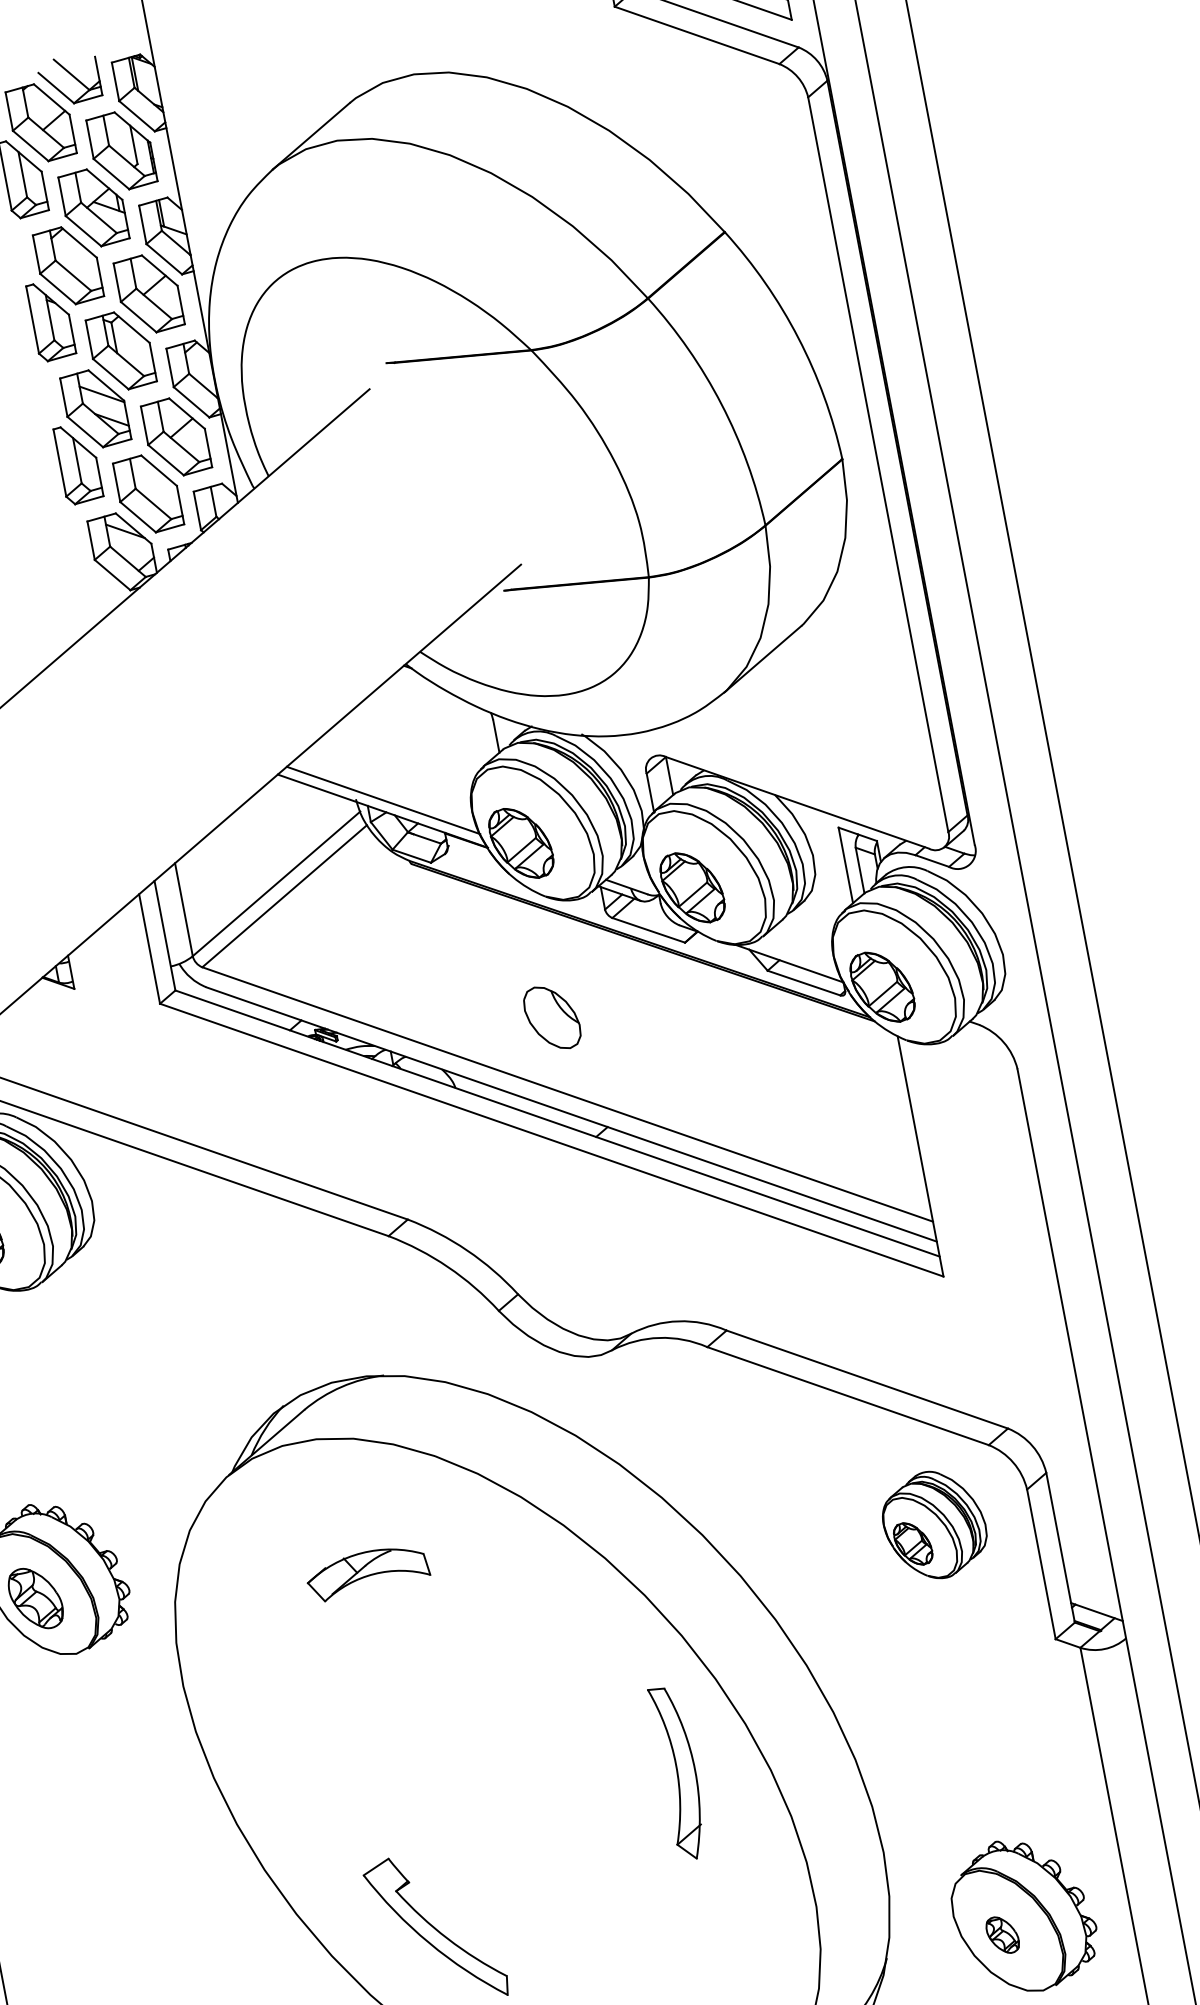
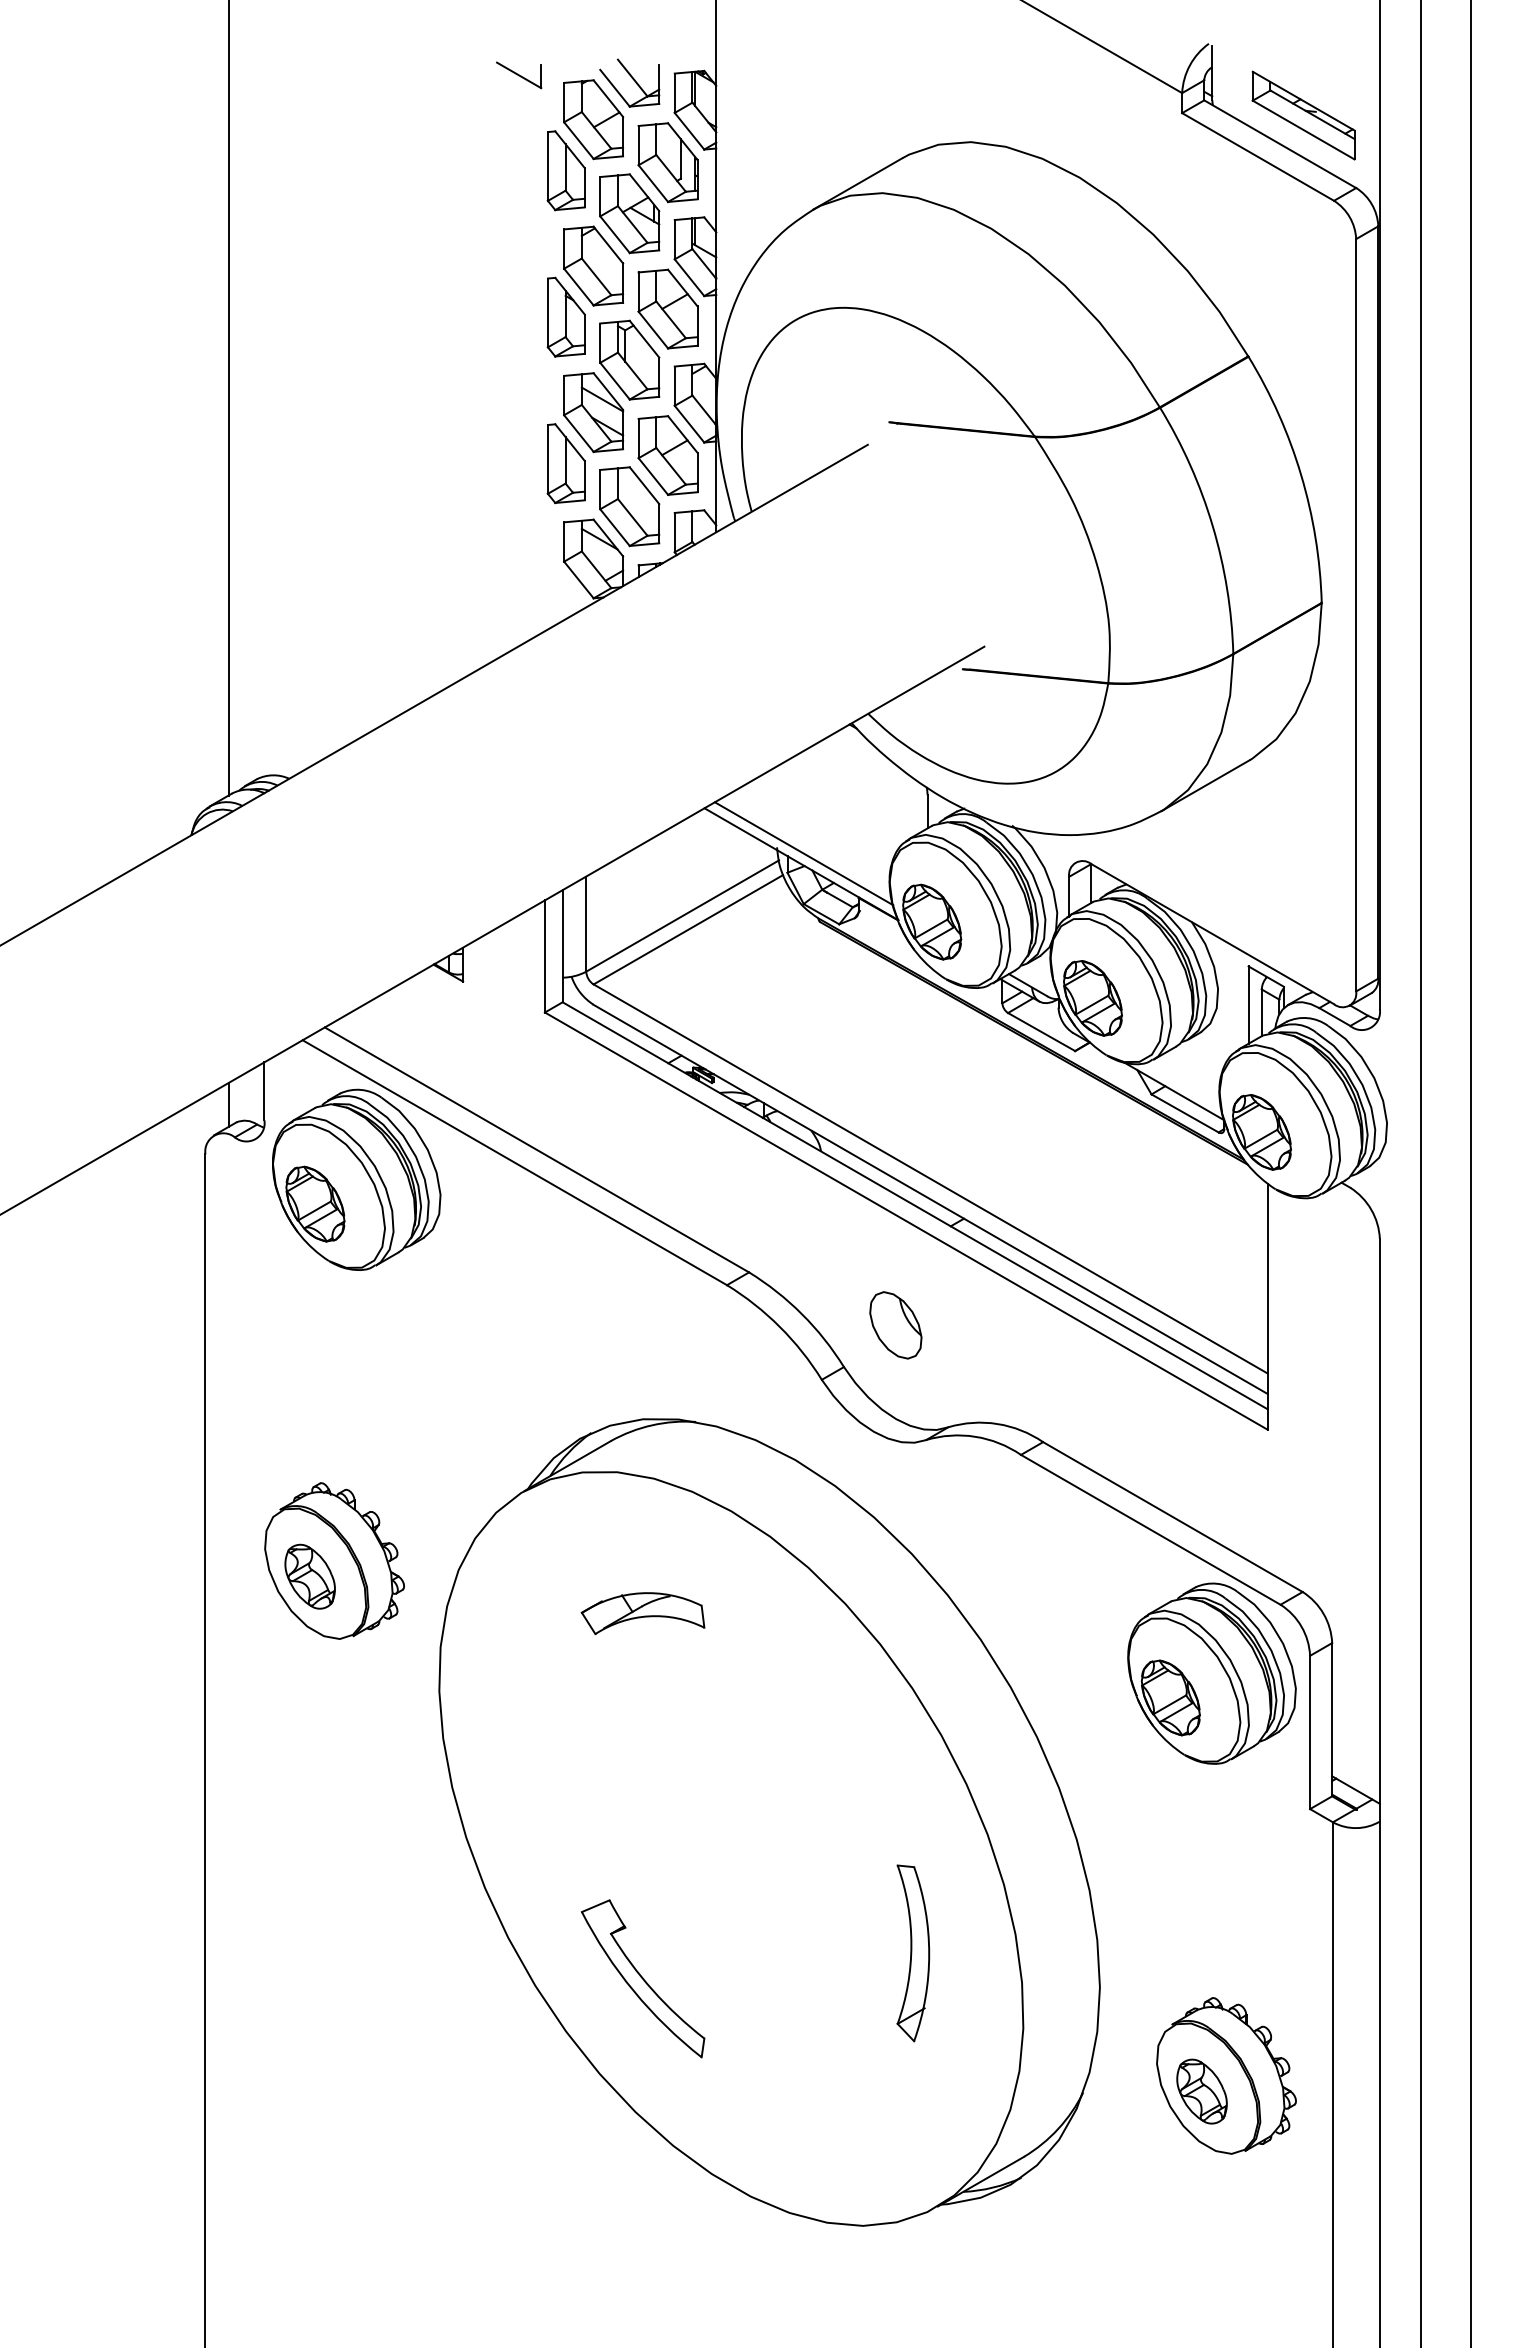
part: (551, 1018) -> (895, 1325), moved
part: (934, 1525) -> (1211, 1673), size x1.67
part: (679, 1773) -> (913, 1953), moved
part: (1002, 1935) -> (1201, 2091), size x1.67

